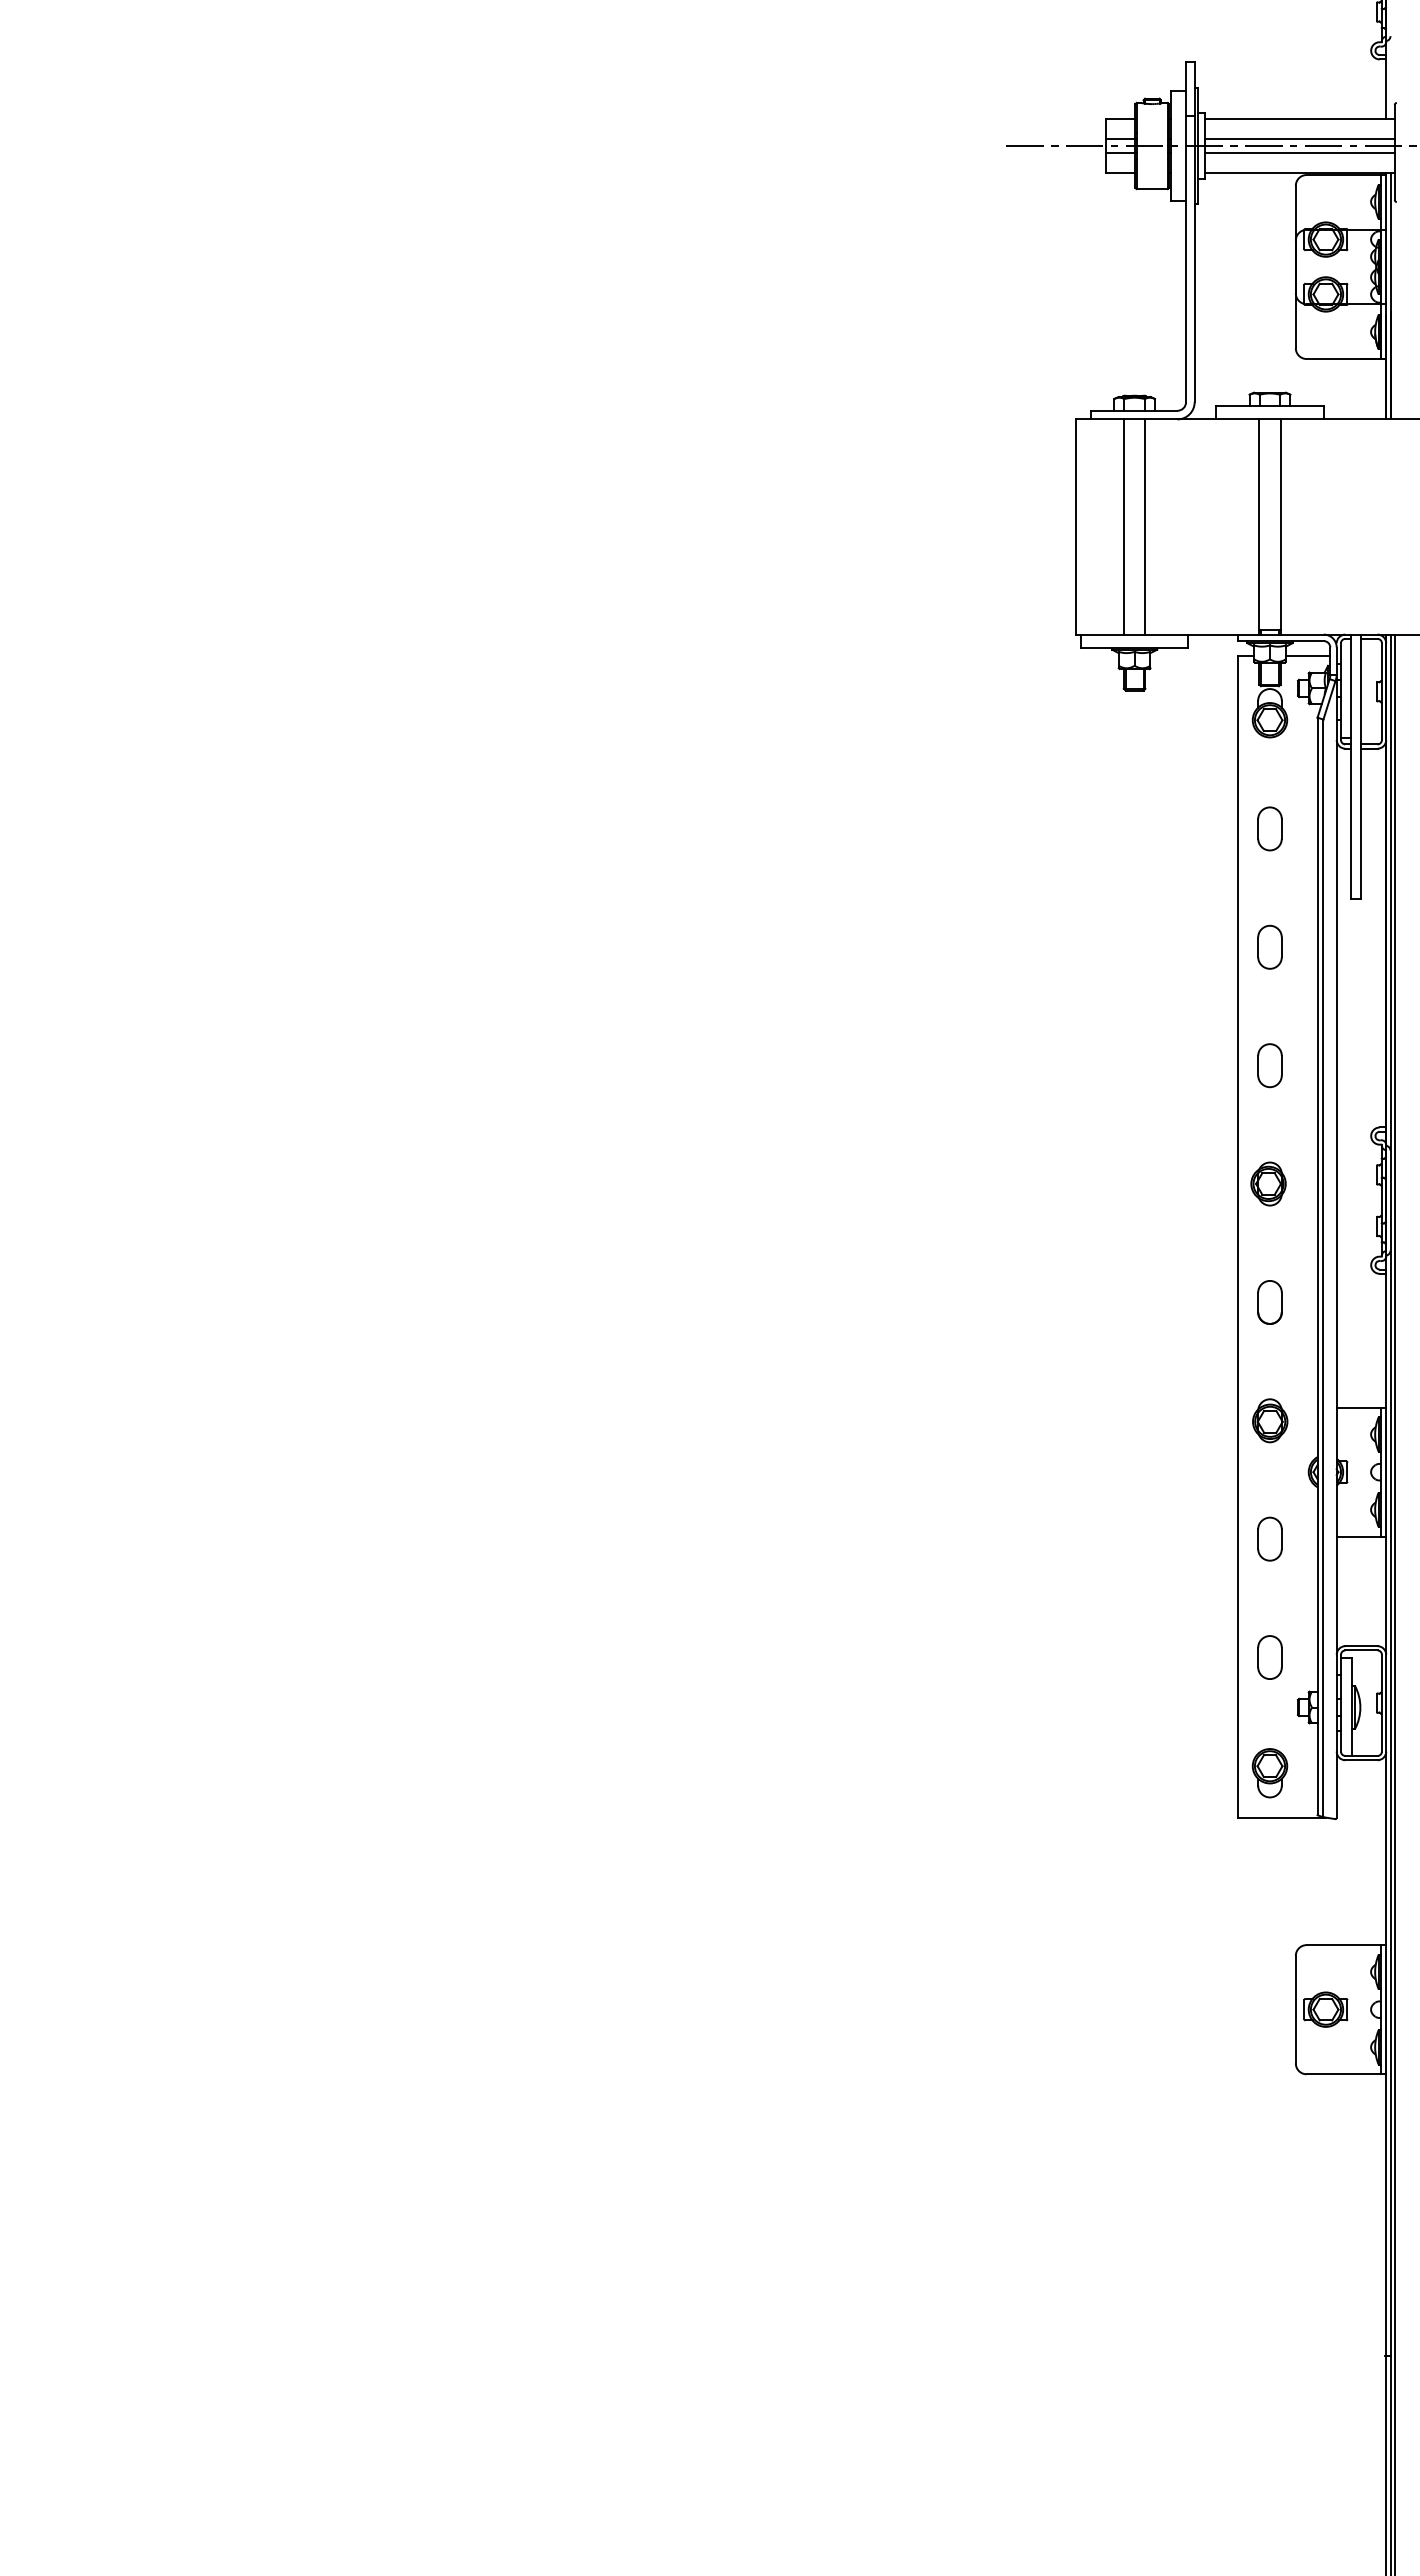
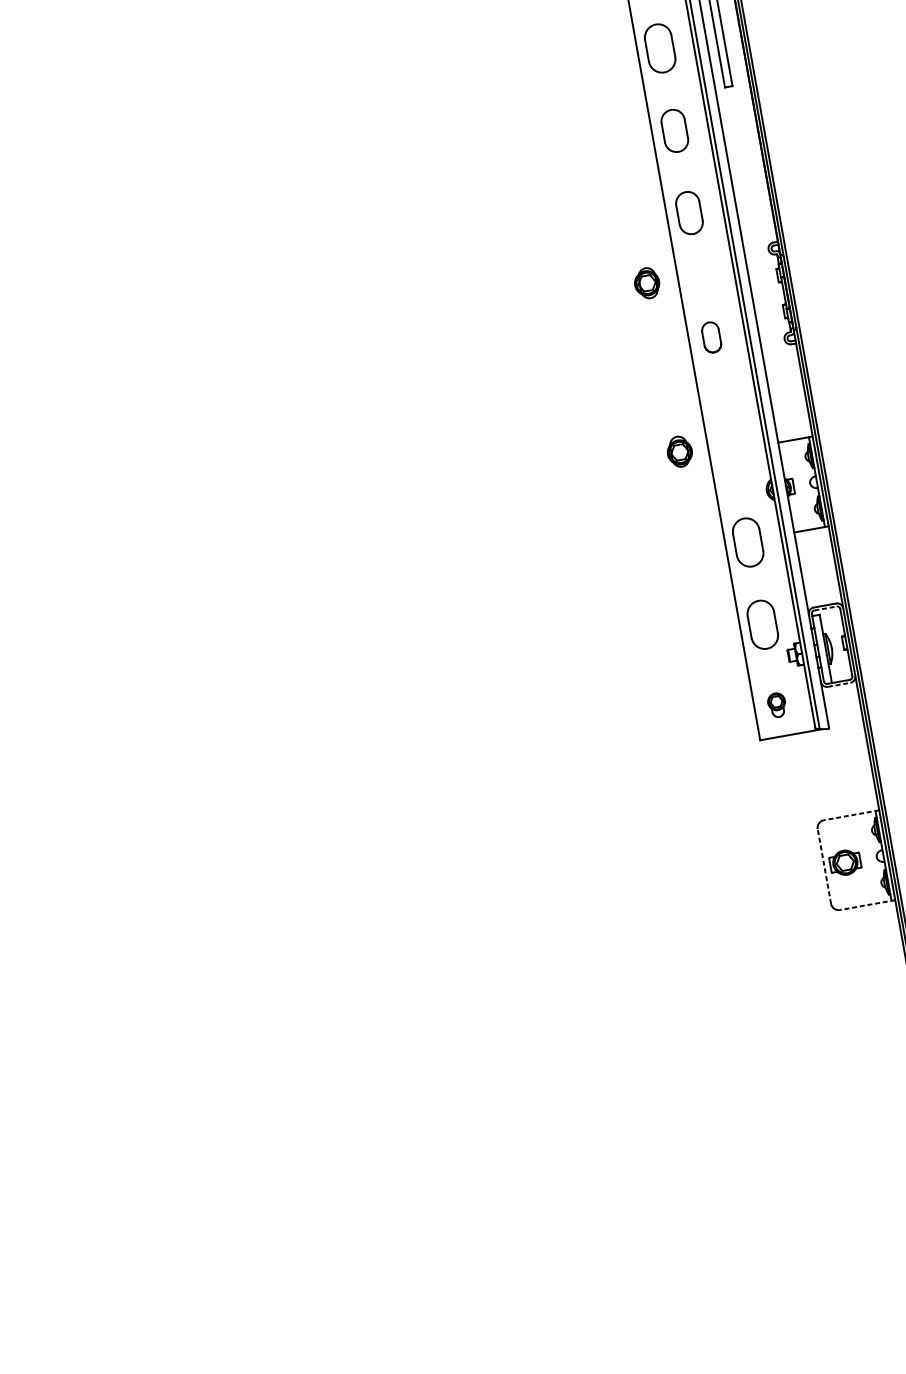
part: (1269, 828) -> (659, 48), size x1.6
part: (1269, 946) -> (674, 130), size x1.4
part: (1269, 1065) -> (689, 213), size x1.4
part: (1268, 1183) -> (647, 283), moved
part: (1269, 1302) -> (711, 337), moved
part: (1270, 1420) -> (679, 451), moved
part: (1269, 1538) -> (747, 542), size x1.6
line: (1361, 1650) -> (825, 608), solid -> dashed
part: (1269, 1657) -> (762, 624), size x1.6
line: (1361, 1760) -> (839, 685), solid -> dashed
part: (1269, 1773) -> (776, 705), size x0.7
line: (1346, 1945) -> (851, 815), solid -> dashed
line: (1295, 2009) -> (824, 866), solid -> dashed
line: (1346, 2074) -> (867, 905), solid -> dashed

